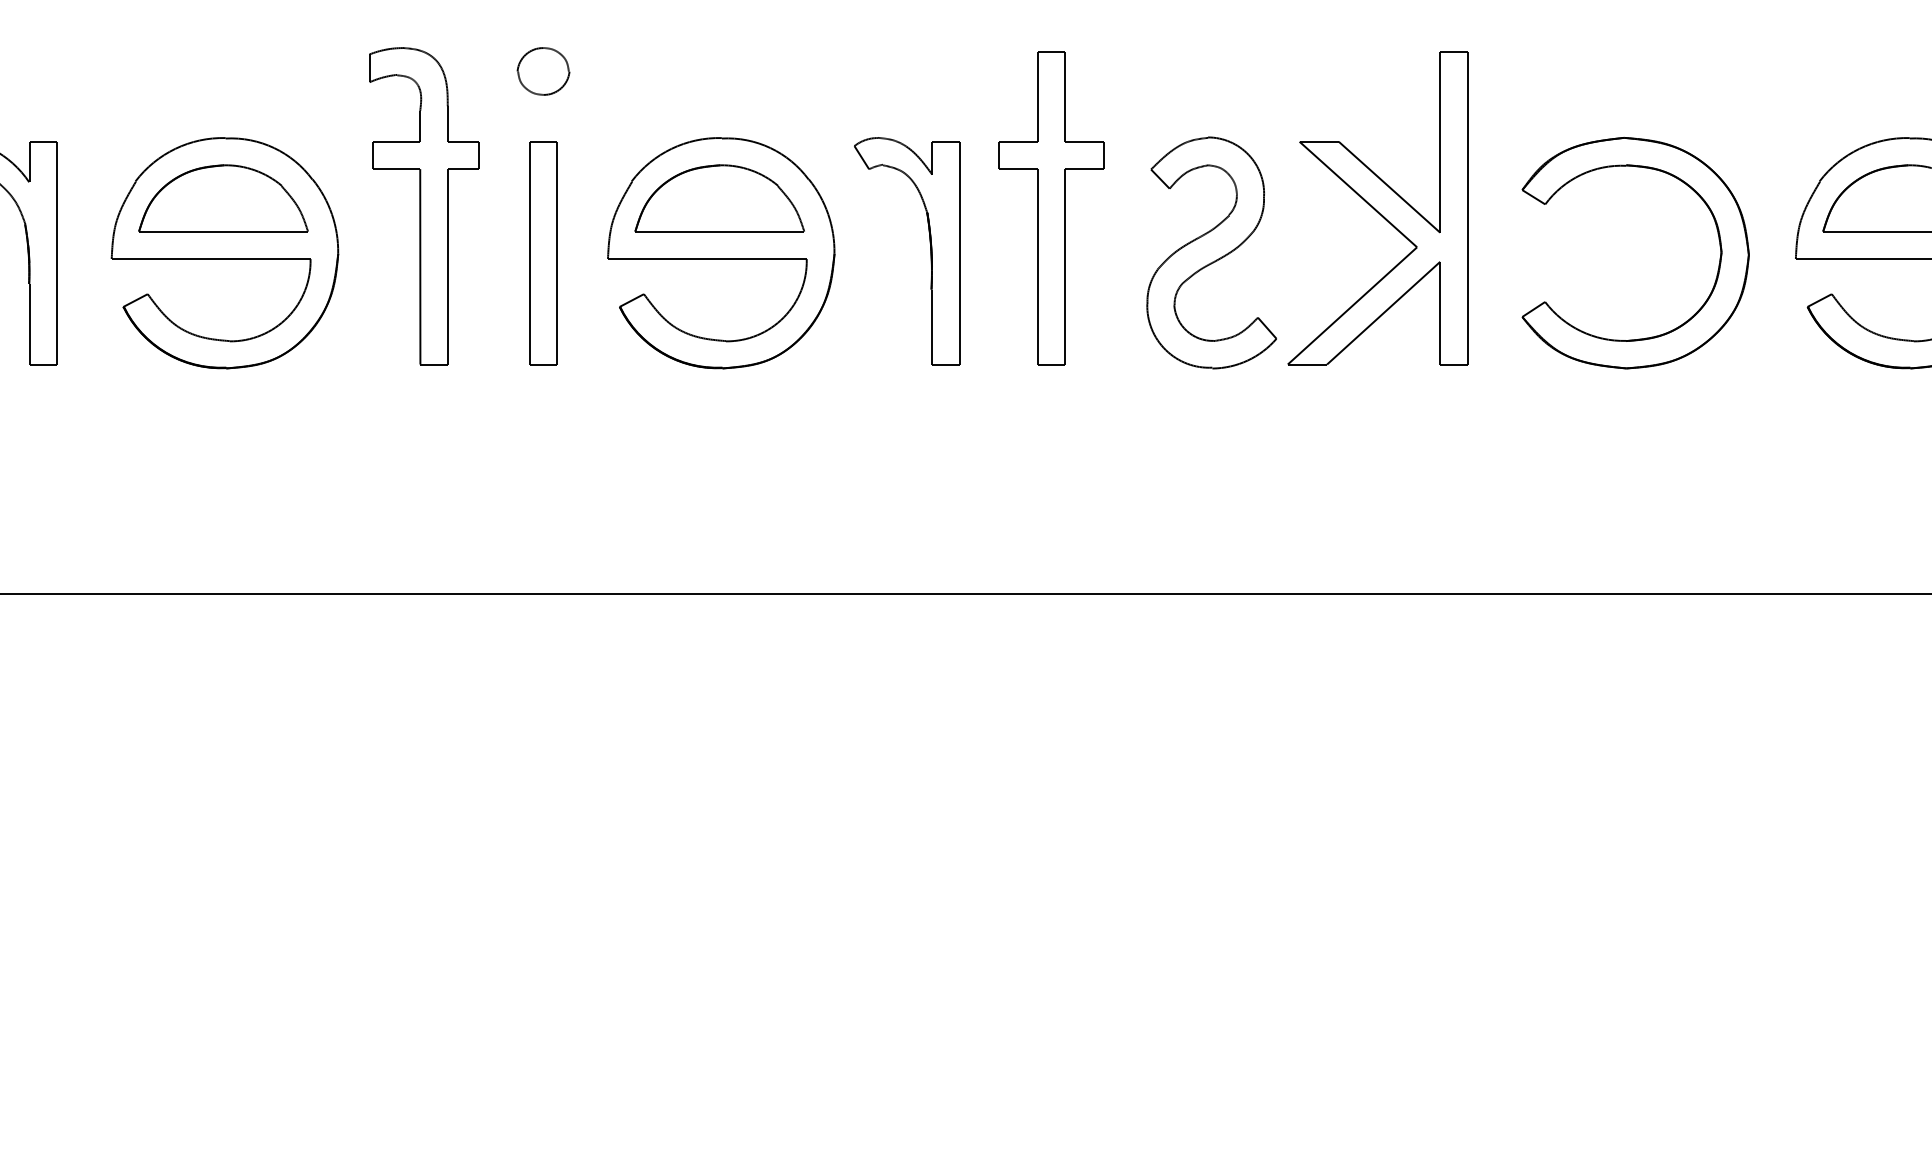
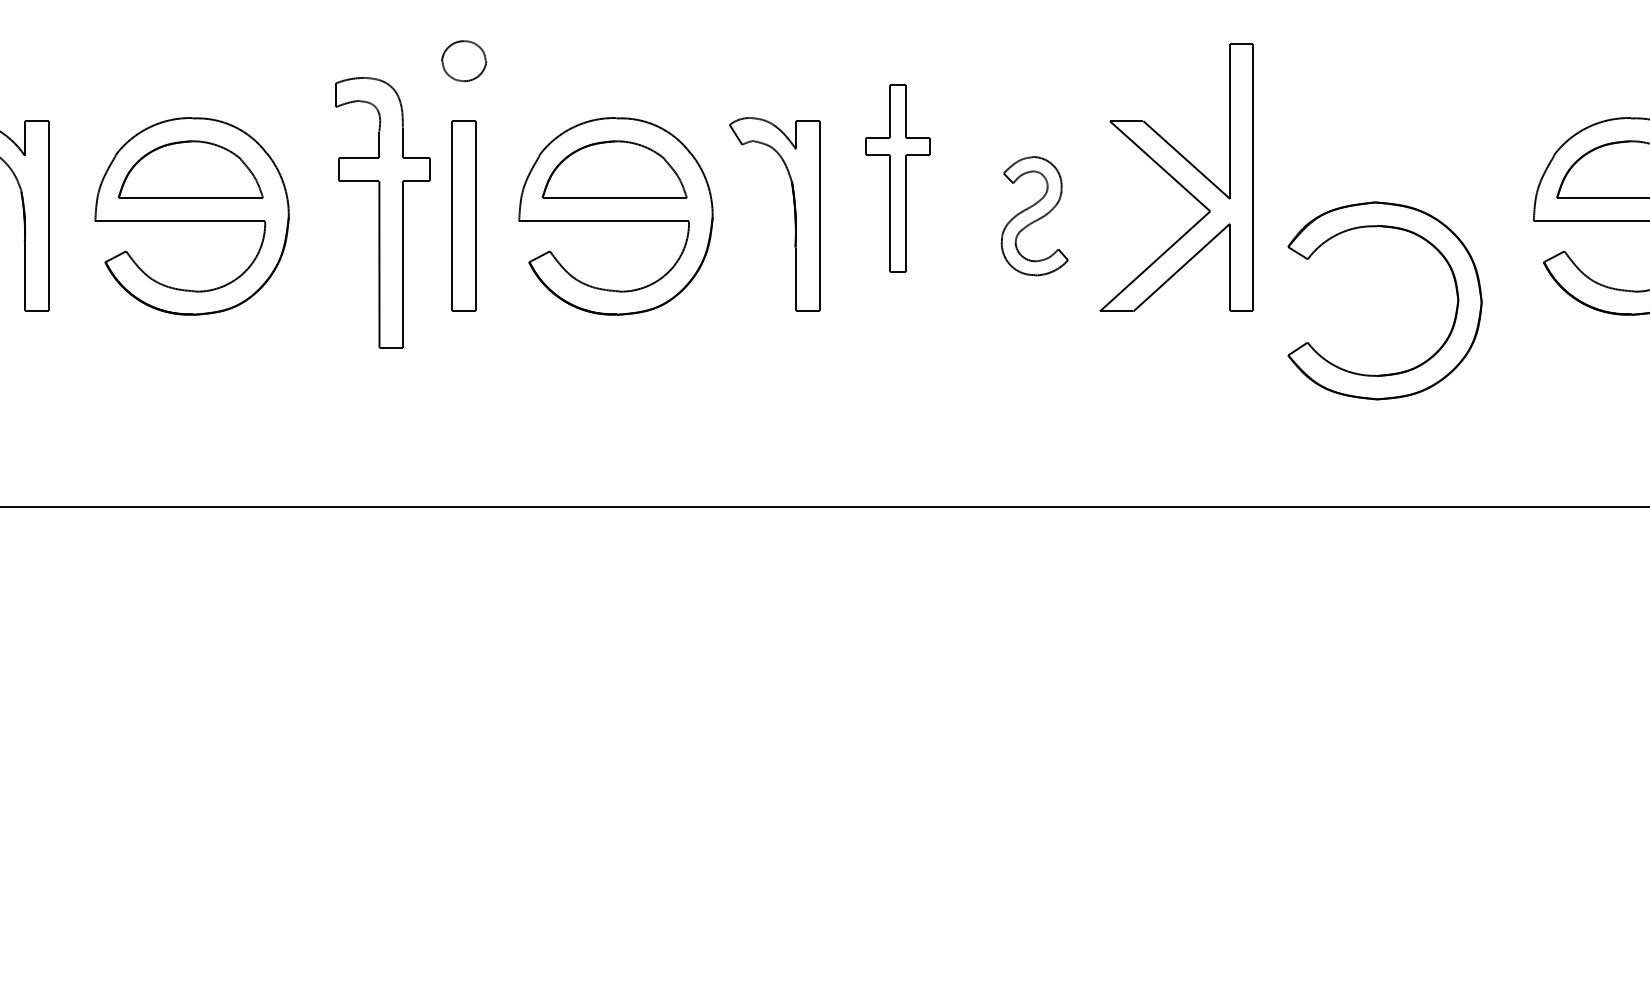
part: (424, 206) -> (383, 213), moved
part: (1051, 208) -> (898, 178), size x0.7
part: (1211, 252) -> (1034, 215), size x0.6
part: (1716, 274) -> (1454, 319), moved

